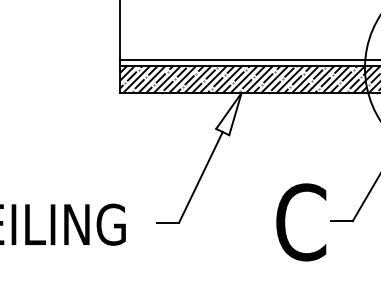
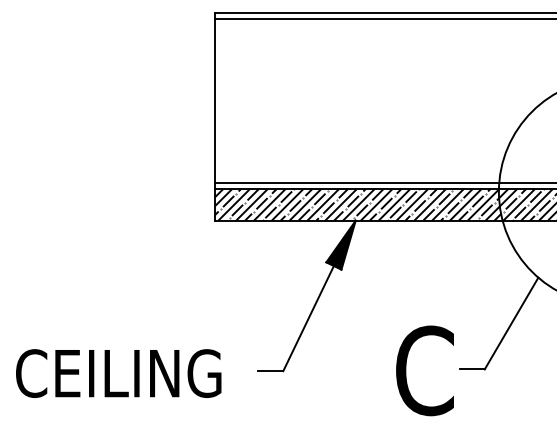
fill: (228, 113) -> (340, 244), added

